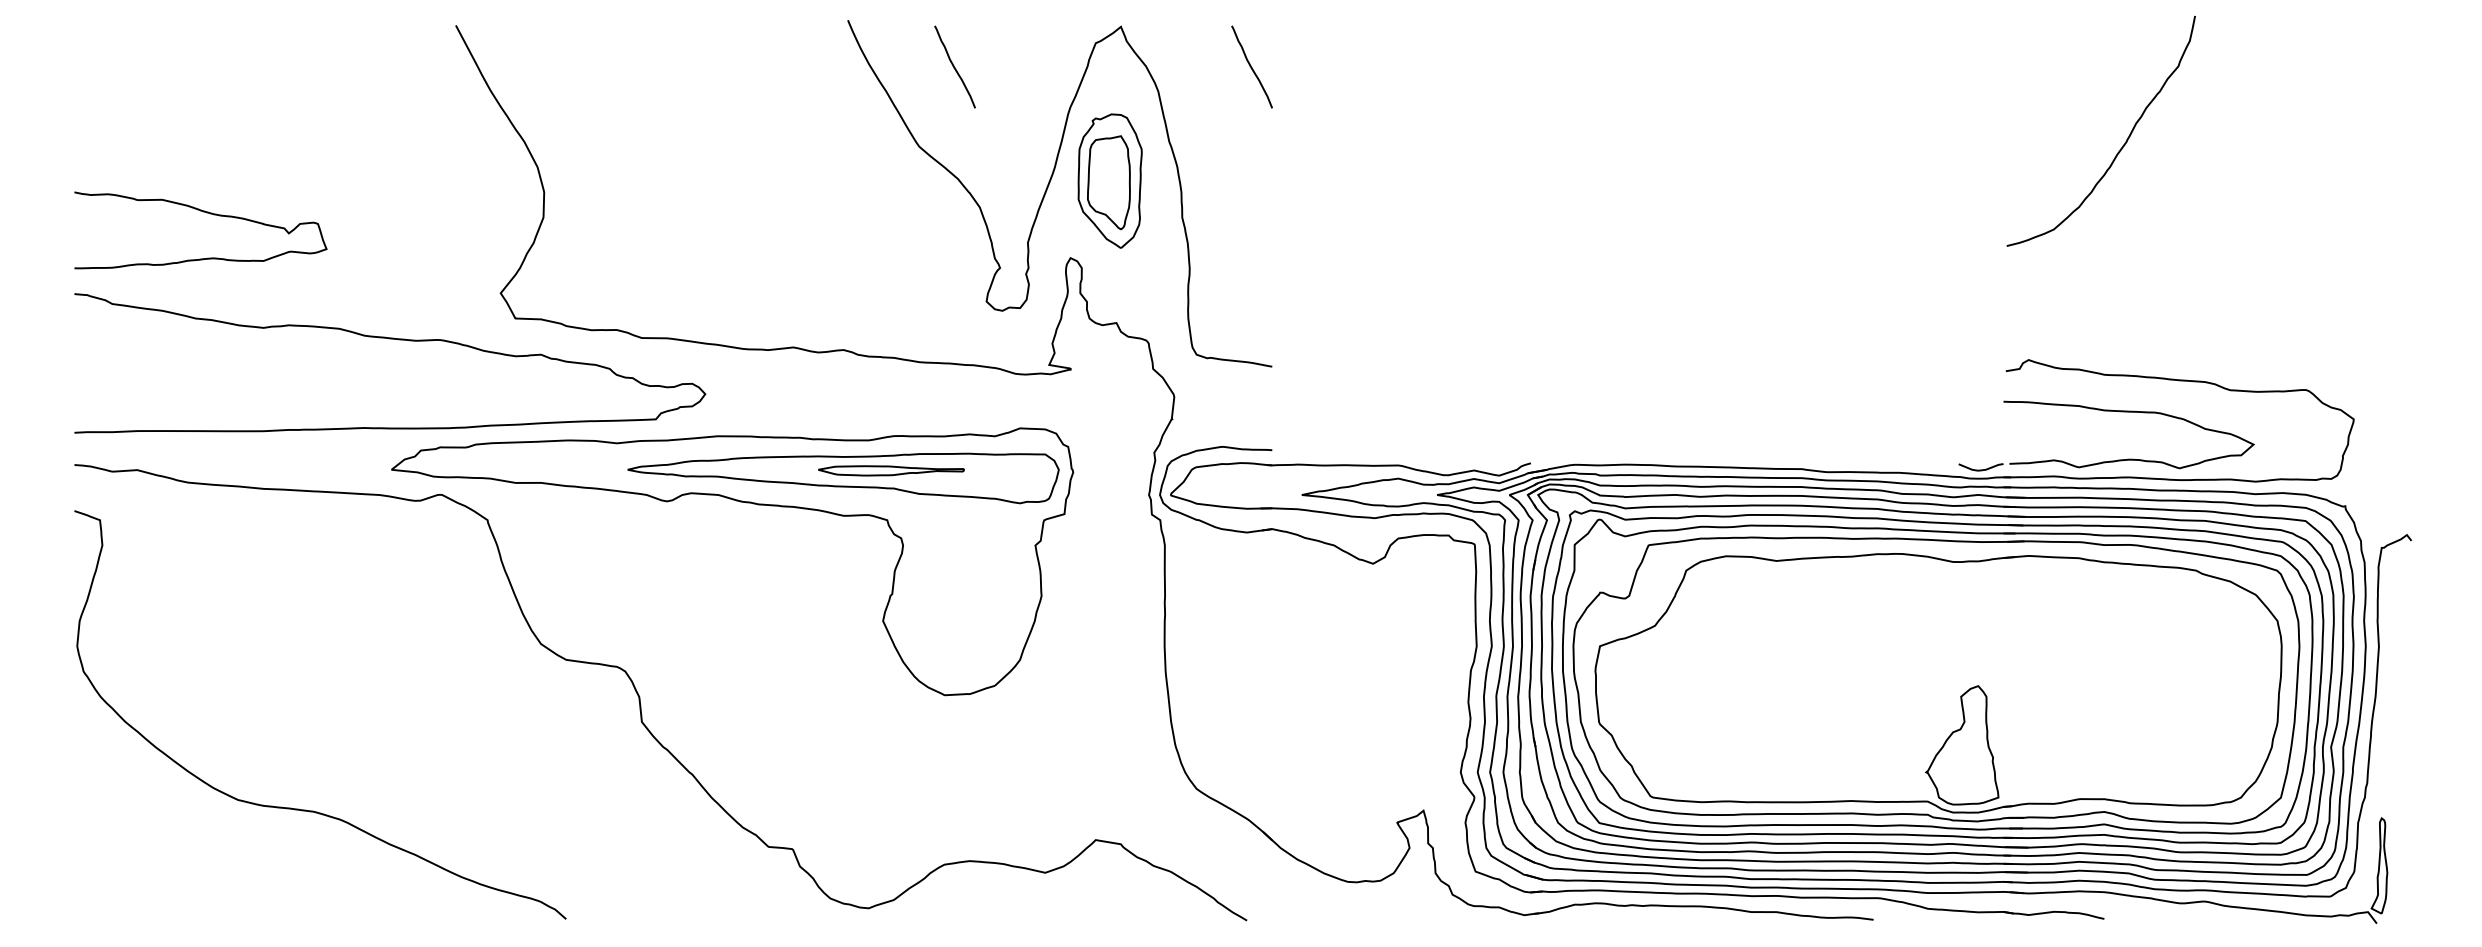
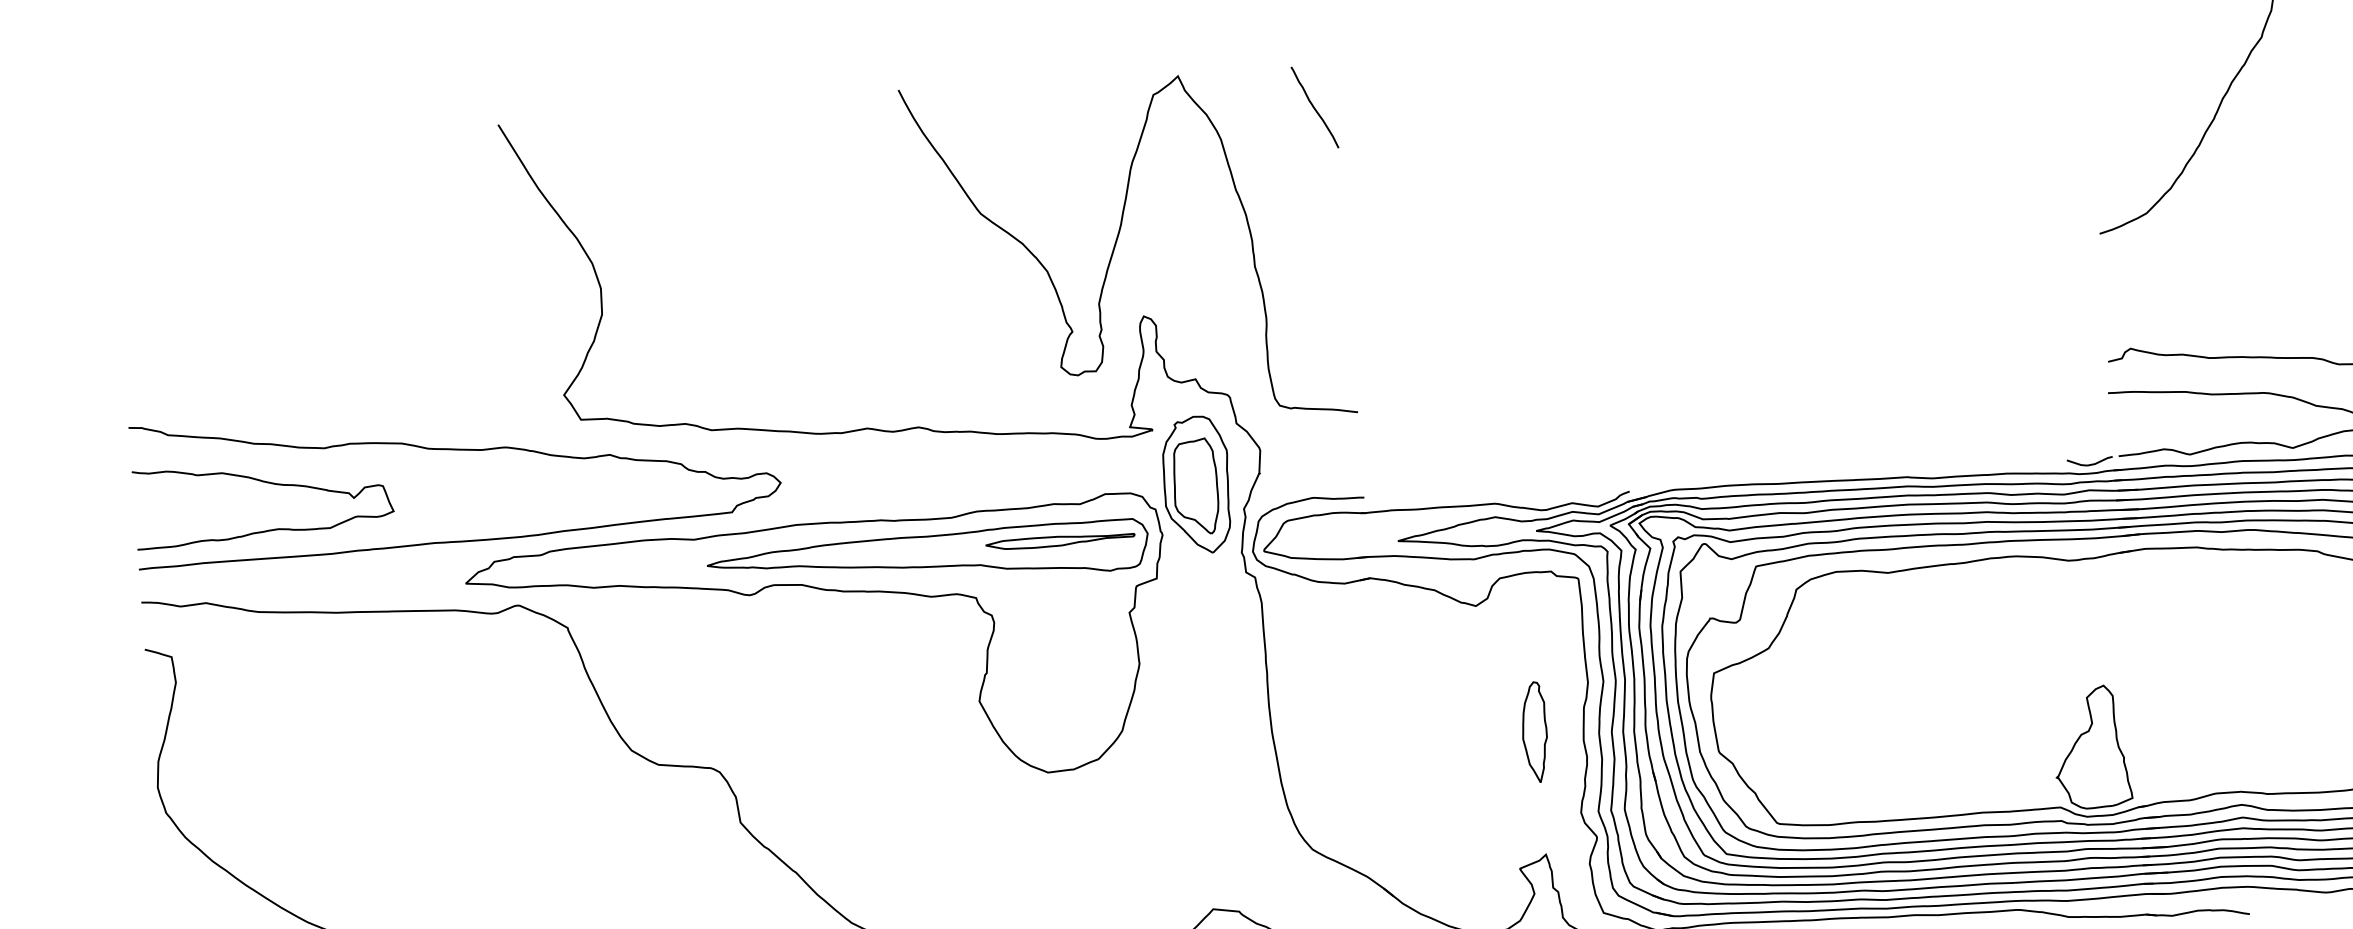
curve: (954, 66) -> (1010, 129), removed
part: (1109, 180) -> (1196, 484), moved
curve: (206, 213) -> (268, 483), moved
part: (891, 470) -> (1060, 540), moved
part: (1420, 690) -> (1533, 732), added

